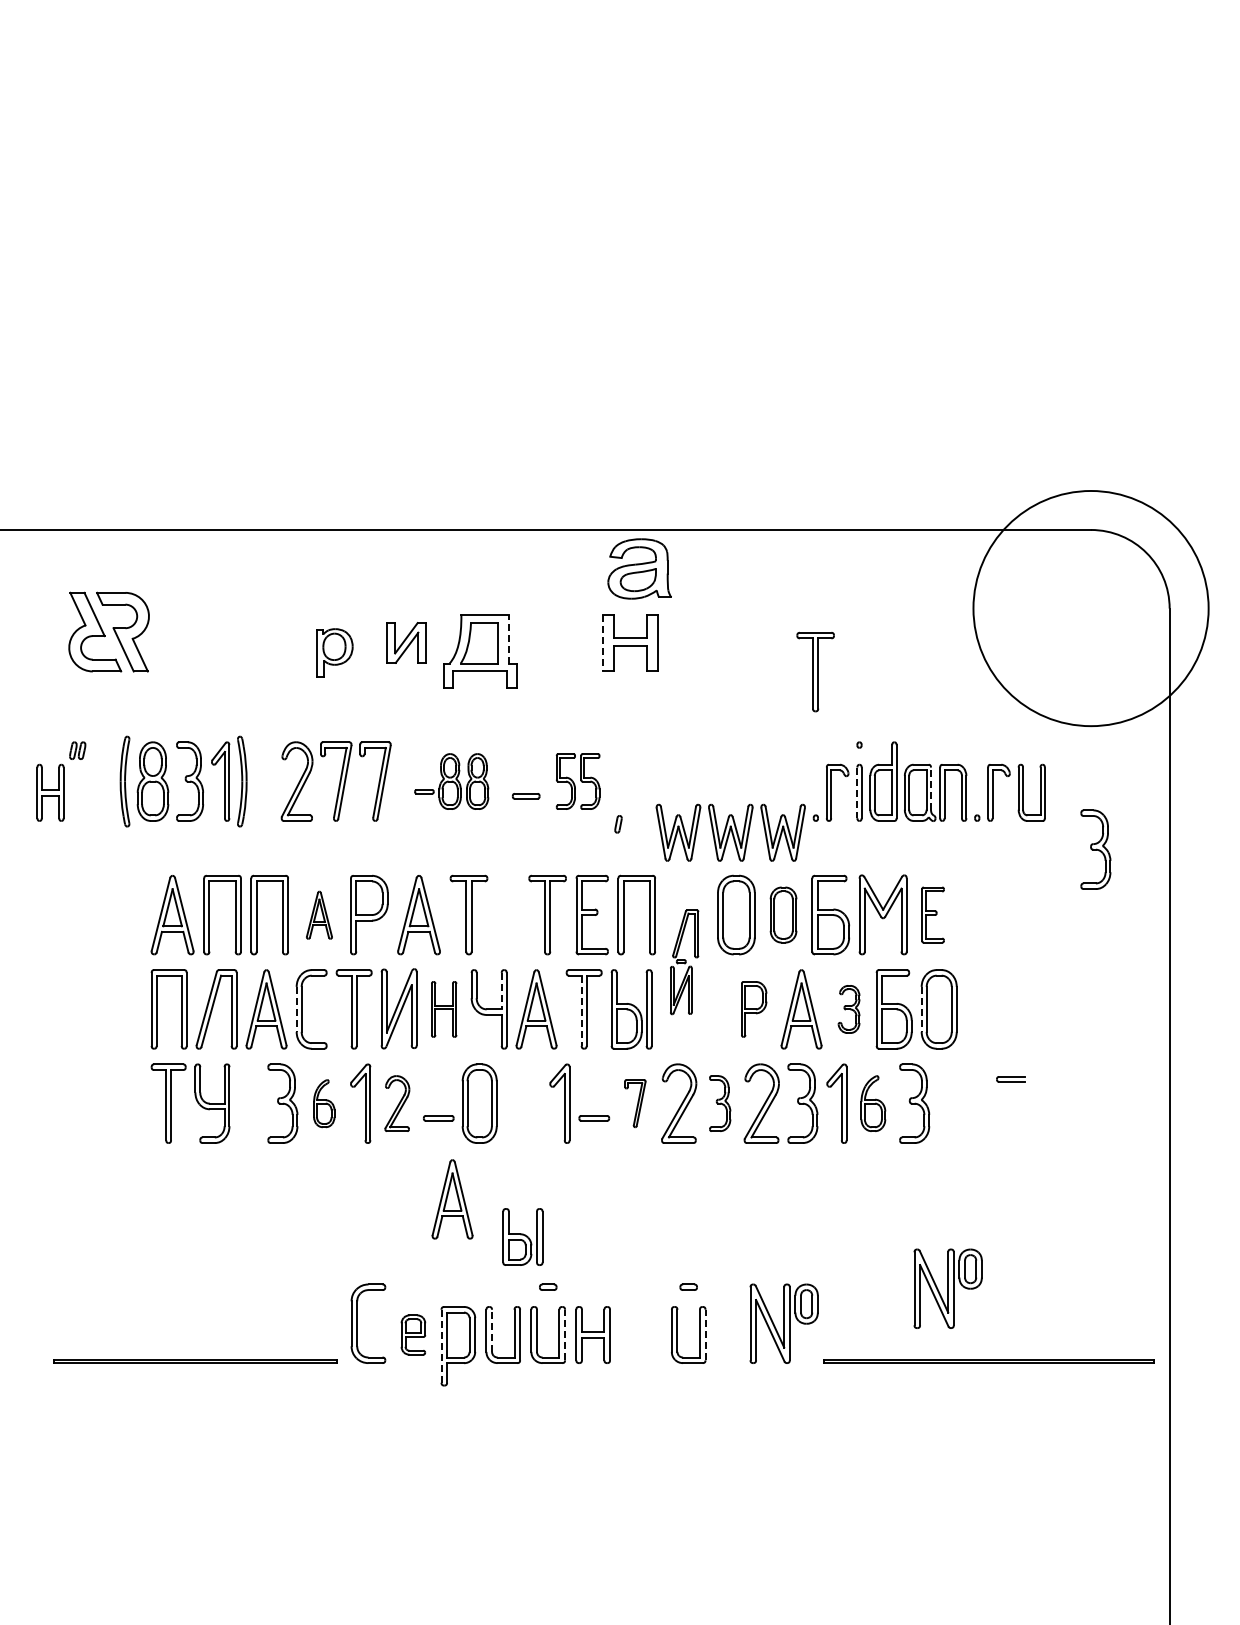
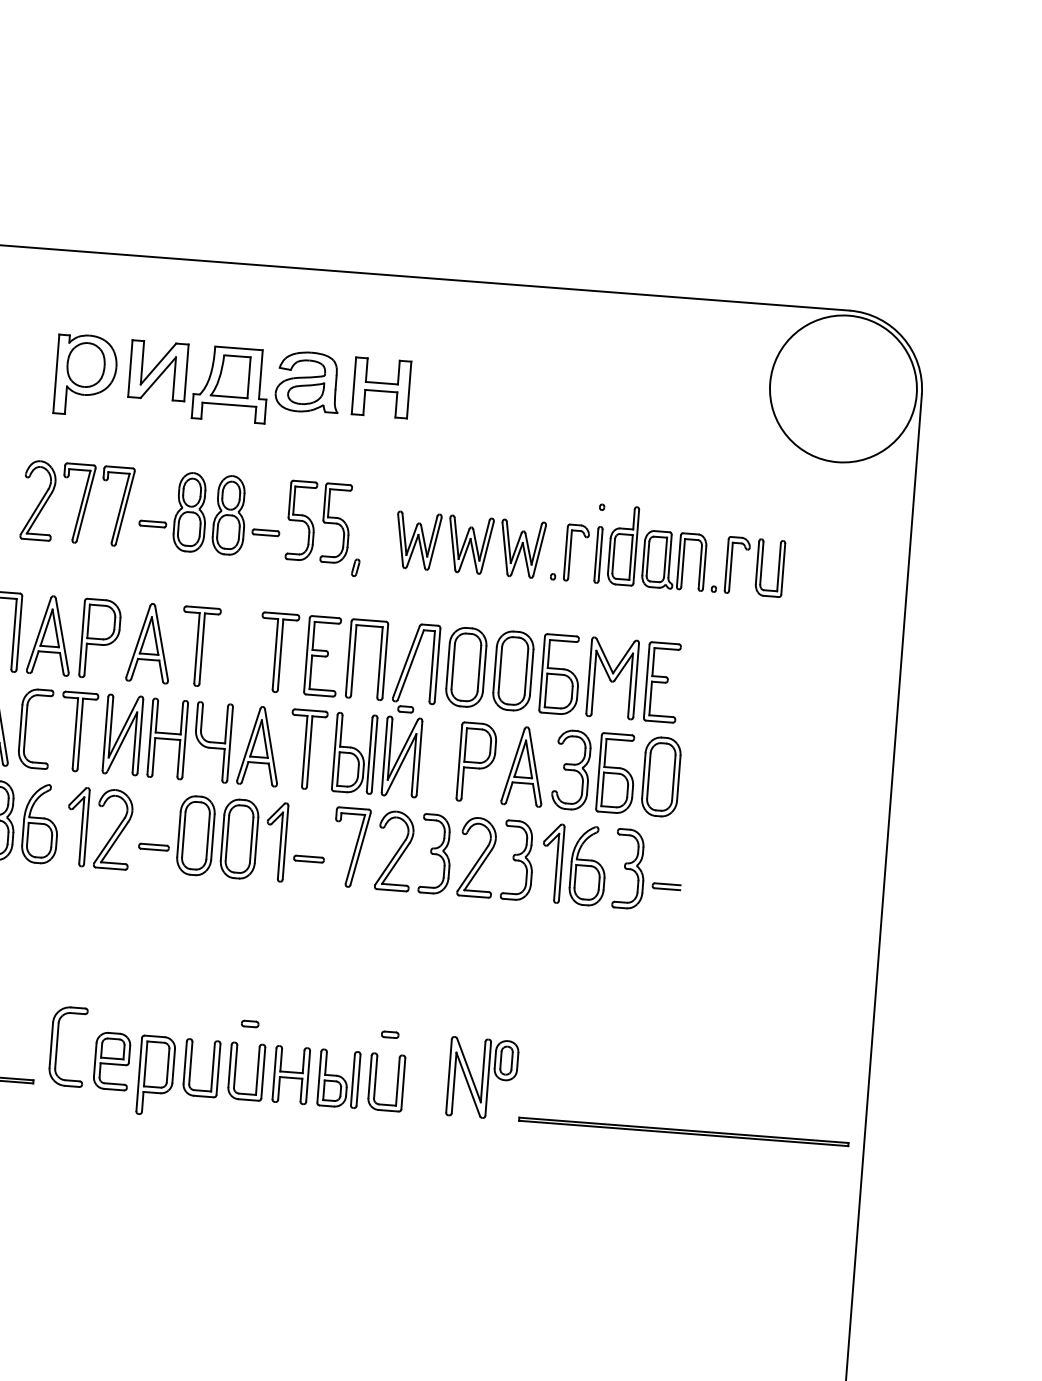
part: (639, 568) -> (307, 381), moved
circle: (1090, 608) -> (842, 388), size x0.62
line: (509, 638) -> (261, 374), dashed -> solid
part: (406, 642) -> (158, 370), size x1.43
line: (602, 643) -> (353, 386), dashed -> solid
part: (334, 652) -> (85, 374), size x1.67
part: (815, 671) -> (563, 430), removed
part: (451, 781) -> (192, 512), size x1.43
part: (577, 781) -> (318, 521), size x1.43
line: (931, 788) -> (670, 556), dashed -> solid
line: (857, 793) -> (596, 555), dashed -> solid
part: (730, 832) -> (469, 544), moved
part: (1095, 849) -> (829, 629), removed
part: (783, 914) -> (513, 670), size x1.43
part: (932, 914) -> (661, 681), size x1.43
part: (319, 915) -> (50, 635), size x1.67
part: (684, 961) -> (411, 709), size x1.67
line: (501, 991) -> (226, 725), dashed -> solid
line: (296, 1009) -> (20, 727), dashed -> solid
part: (443, 1009) -> (167, 739), size x1.43
part: (753, 1009) -> (476, 762), size x1.43
part: (848, 1009) -> (570, 770), size x1.67
line: (921, 1009) -> (643, 775), dashed -> solid
line: (581, 1011) -> (304, 751), dashed -> solid
part: (1010, 1079) -> (666, 886), moved
part: (324, 1103) -> (41, 823), size x1.67
part: (397, 1103) -> (113, 829), size x1.43
part: (523, 1103) -> (239, 838), added
part: (635, 1103) -> (351, 847), size x1.67
part: (719, 1103) -> (435, 853), size x1.43
part: (873, 1103) -> (588, 865), size x1.43
part: (452, 1199) -> (161, 929), removed
part: (522, 1236) -> (338, 1078), moved
part: (947, 1288) -> (648, 1055), removed
line: (492, 1330) -> (191, 1062), dashed -> solid
part: (413, 1334) -> (112, 1060), size x1.43
line: (565, 1334) -> (263, 1072), dashed -> solid
line: (705, 1334) -> (403, 1083), dashed -> solid
line: (441, 1346) -> (139, 1074), dashed -> solid

